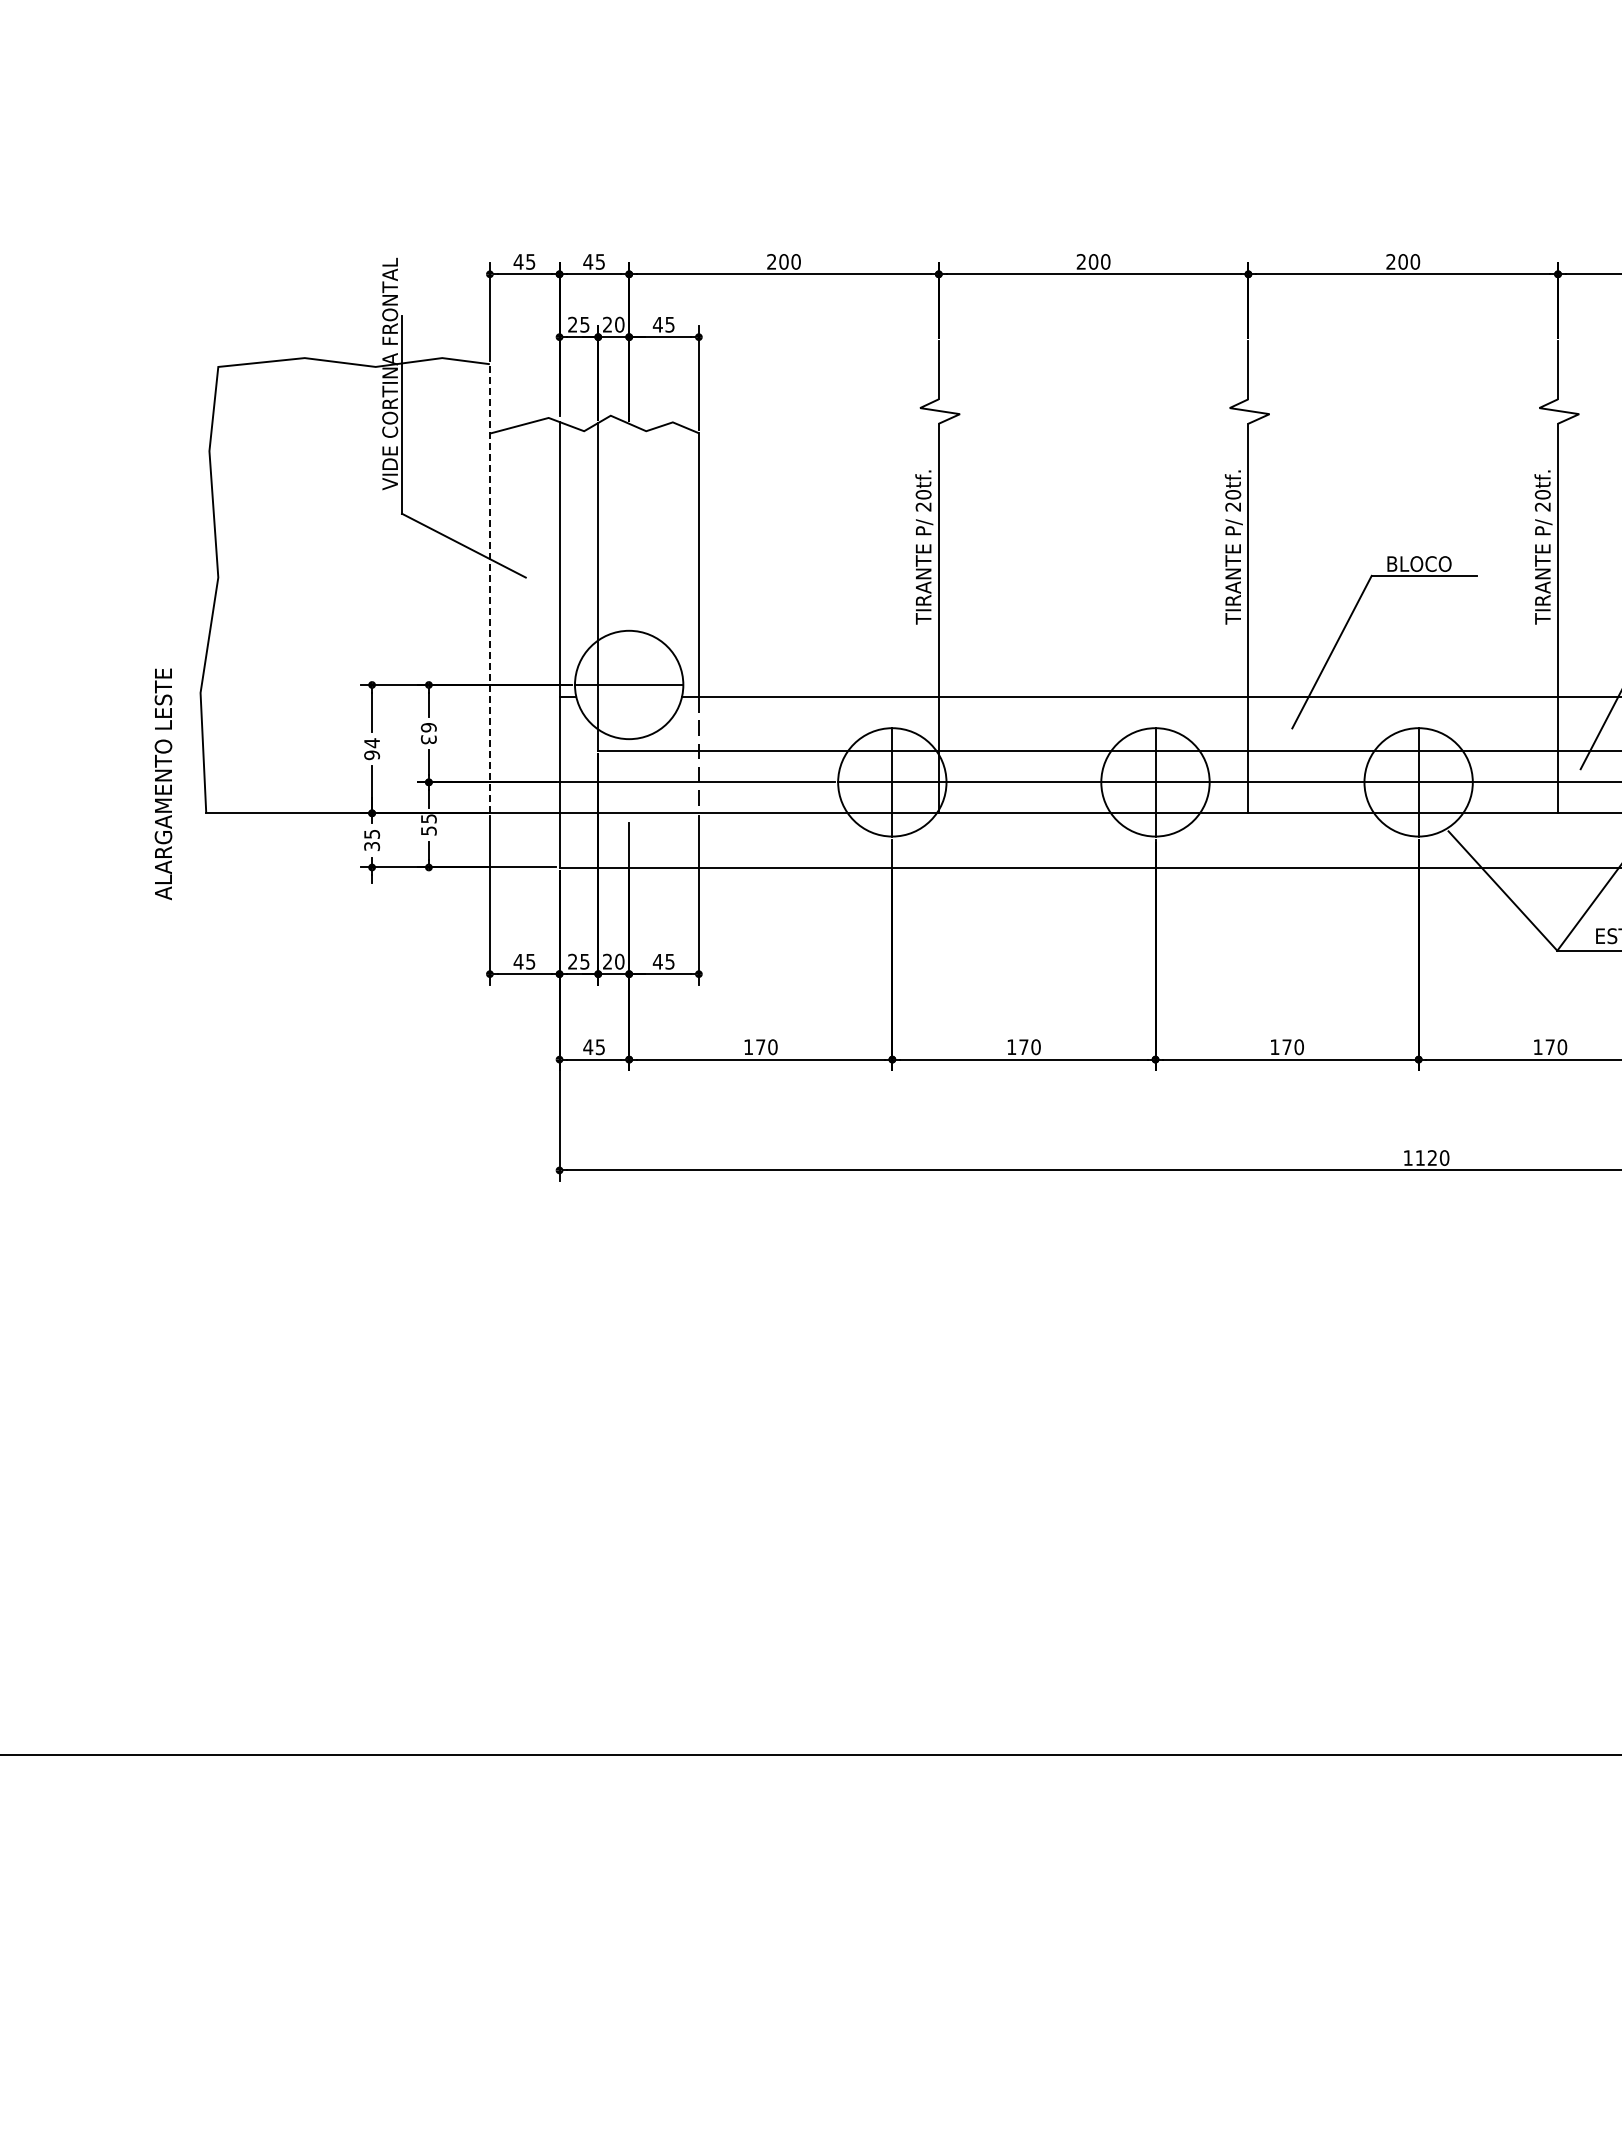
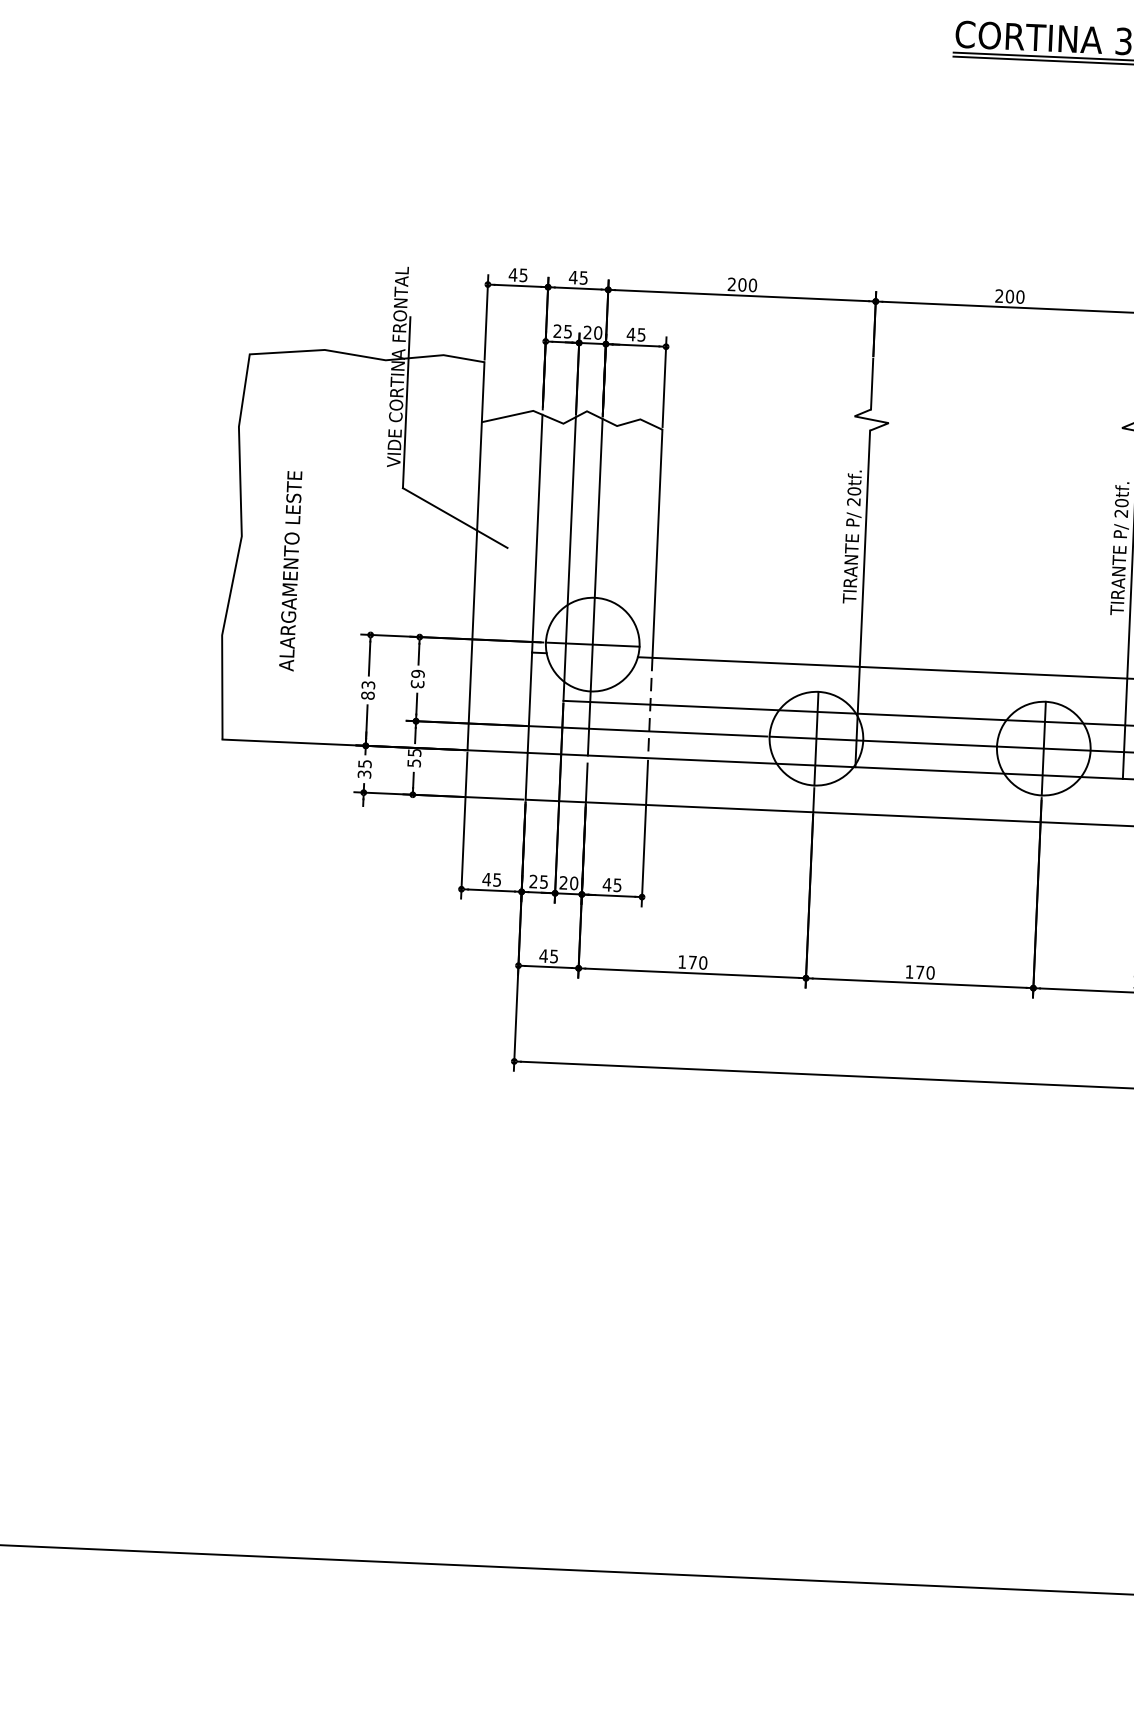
line: (489, 588) -> (475, 556), dashed -> solid
line: (629, 618) -> (595, 587), added
text: (372, 749) -> (368, 690), 94 -> 83
text: (163, 784) -> (290, 571), moved

